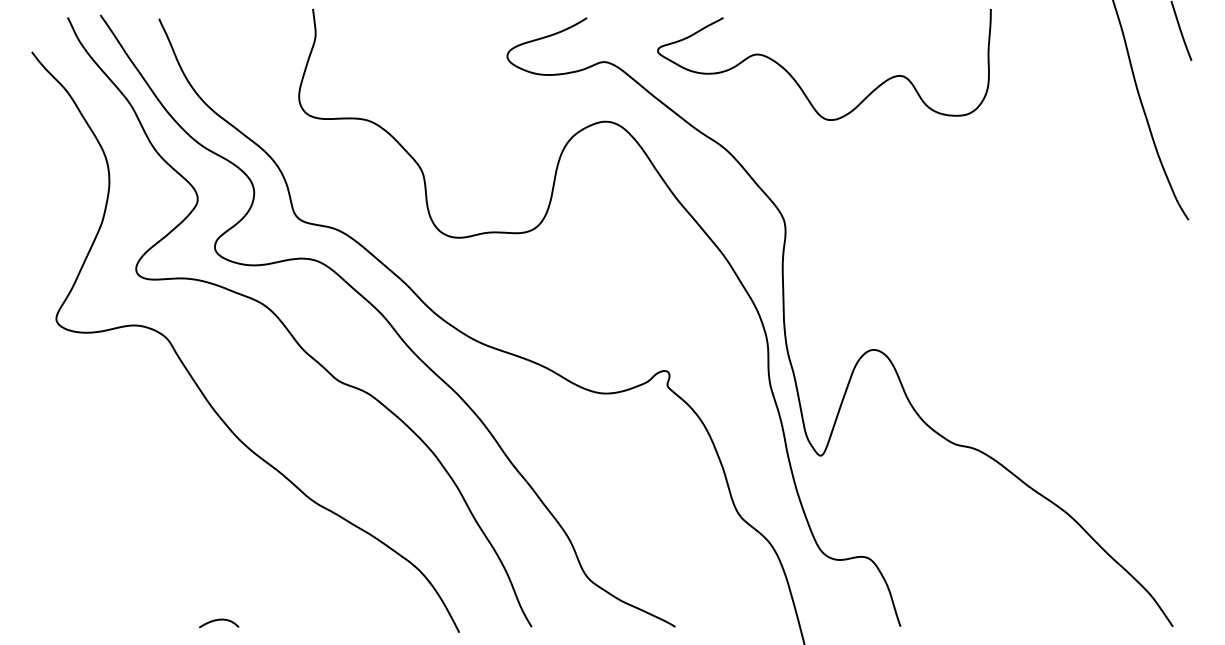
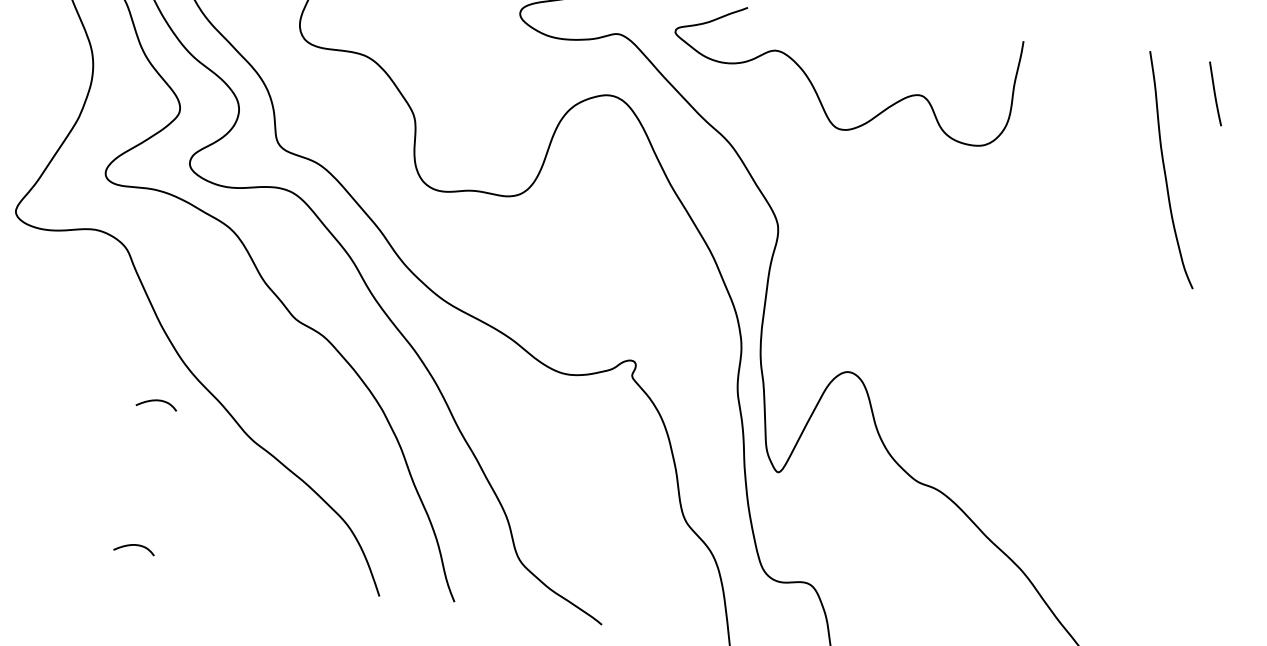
curve: (219, 479) -> (157, 401), added

